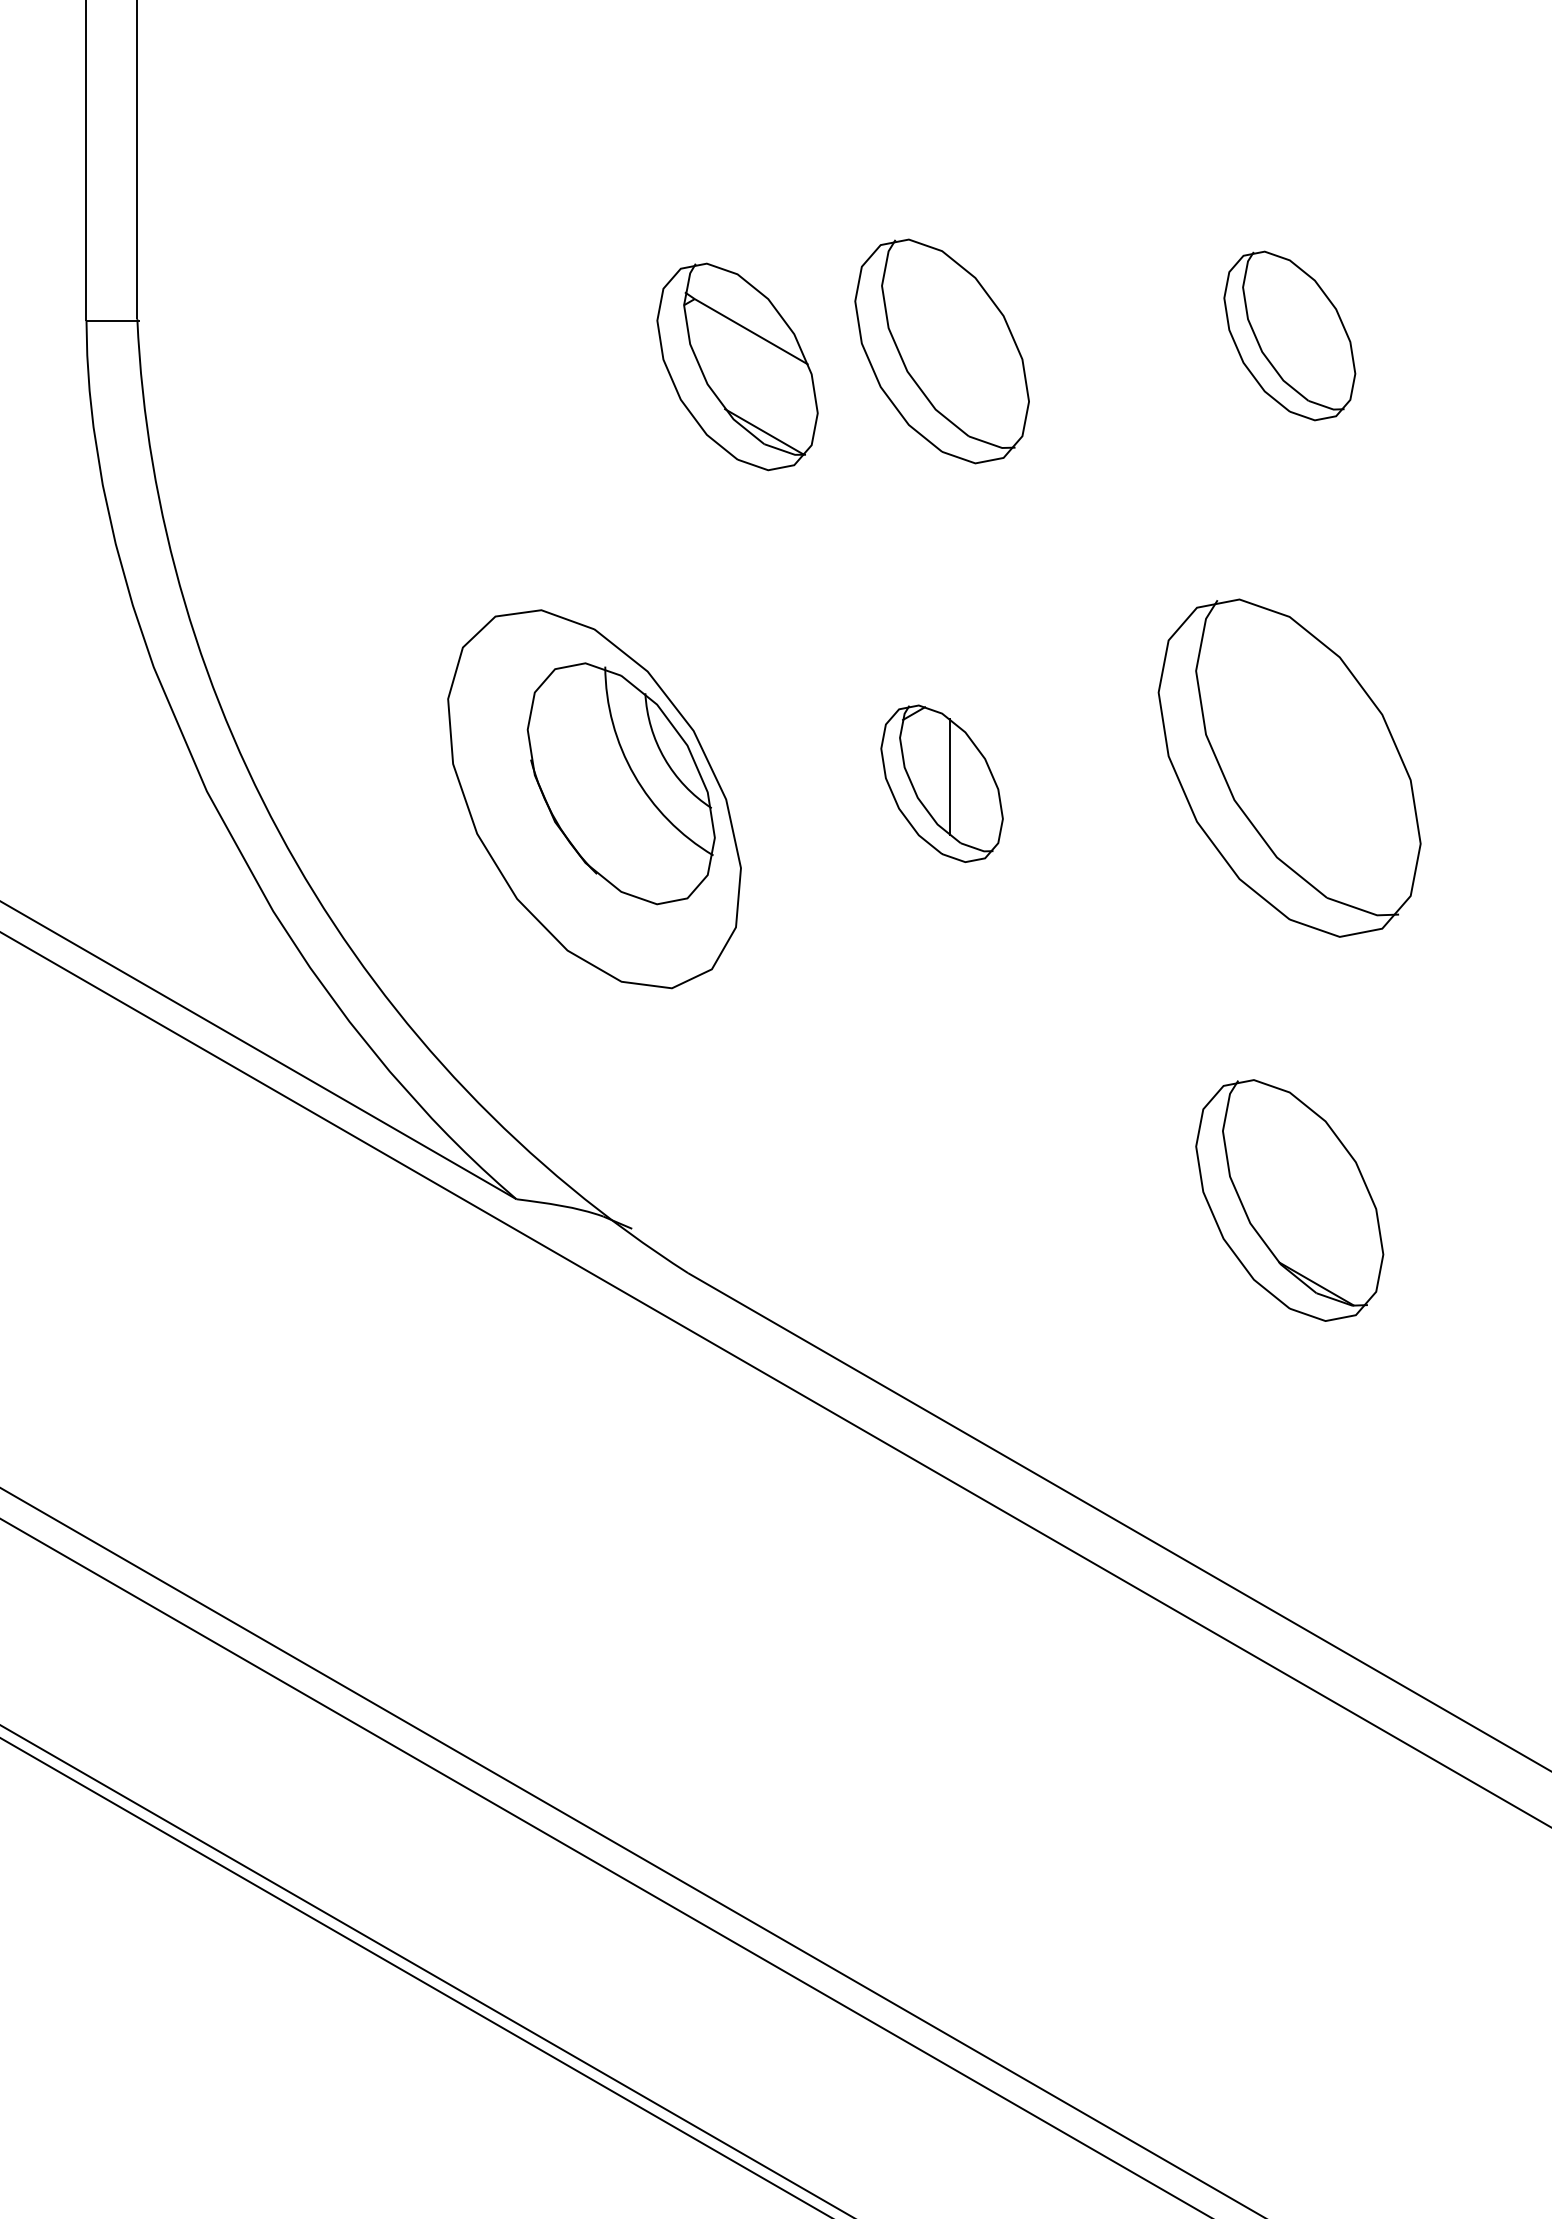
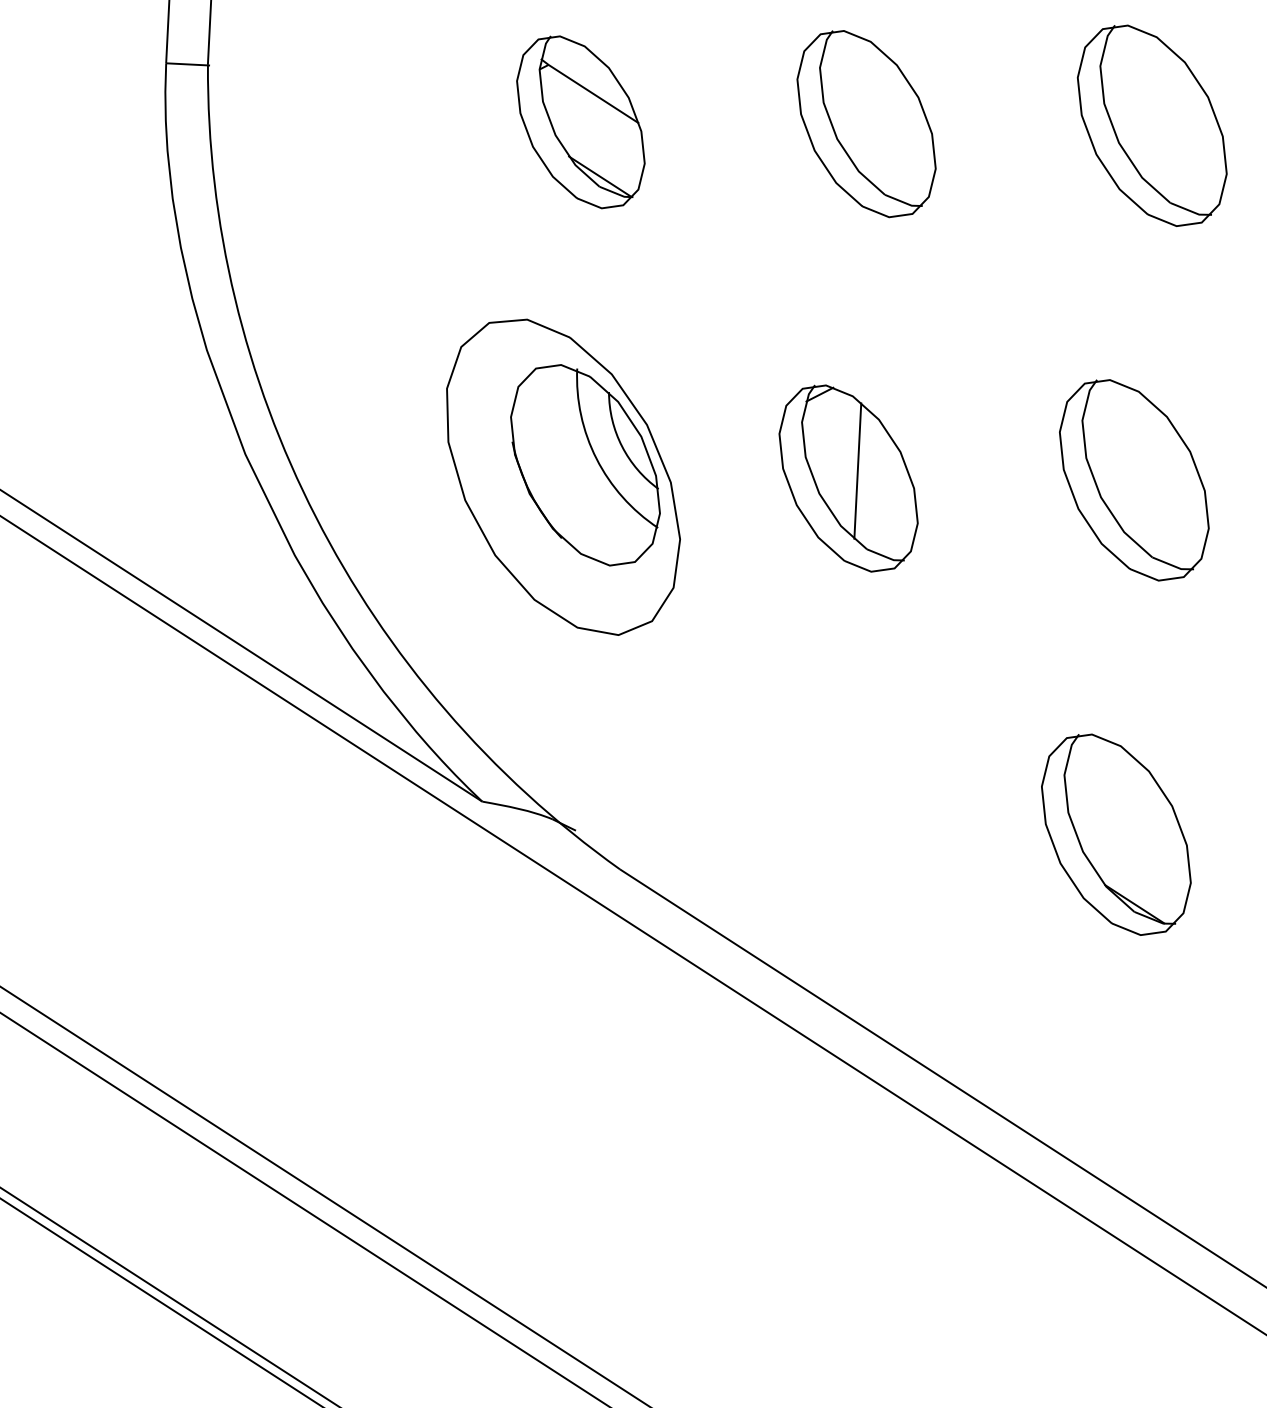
part: (1289, 335) -> (1152, 125), size x1.43
part: (737, 366) -> (580, 121), moved
part: (1289, 768) -> (1134, 480), size x0.71
part: (941, 783) -> (848, 478), size x1.43

